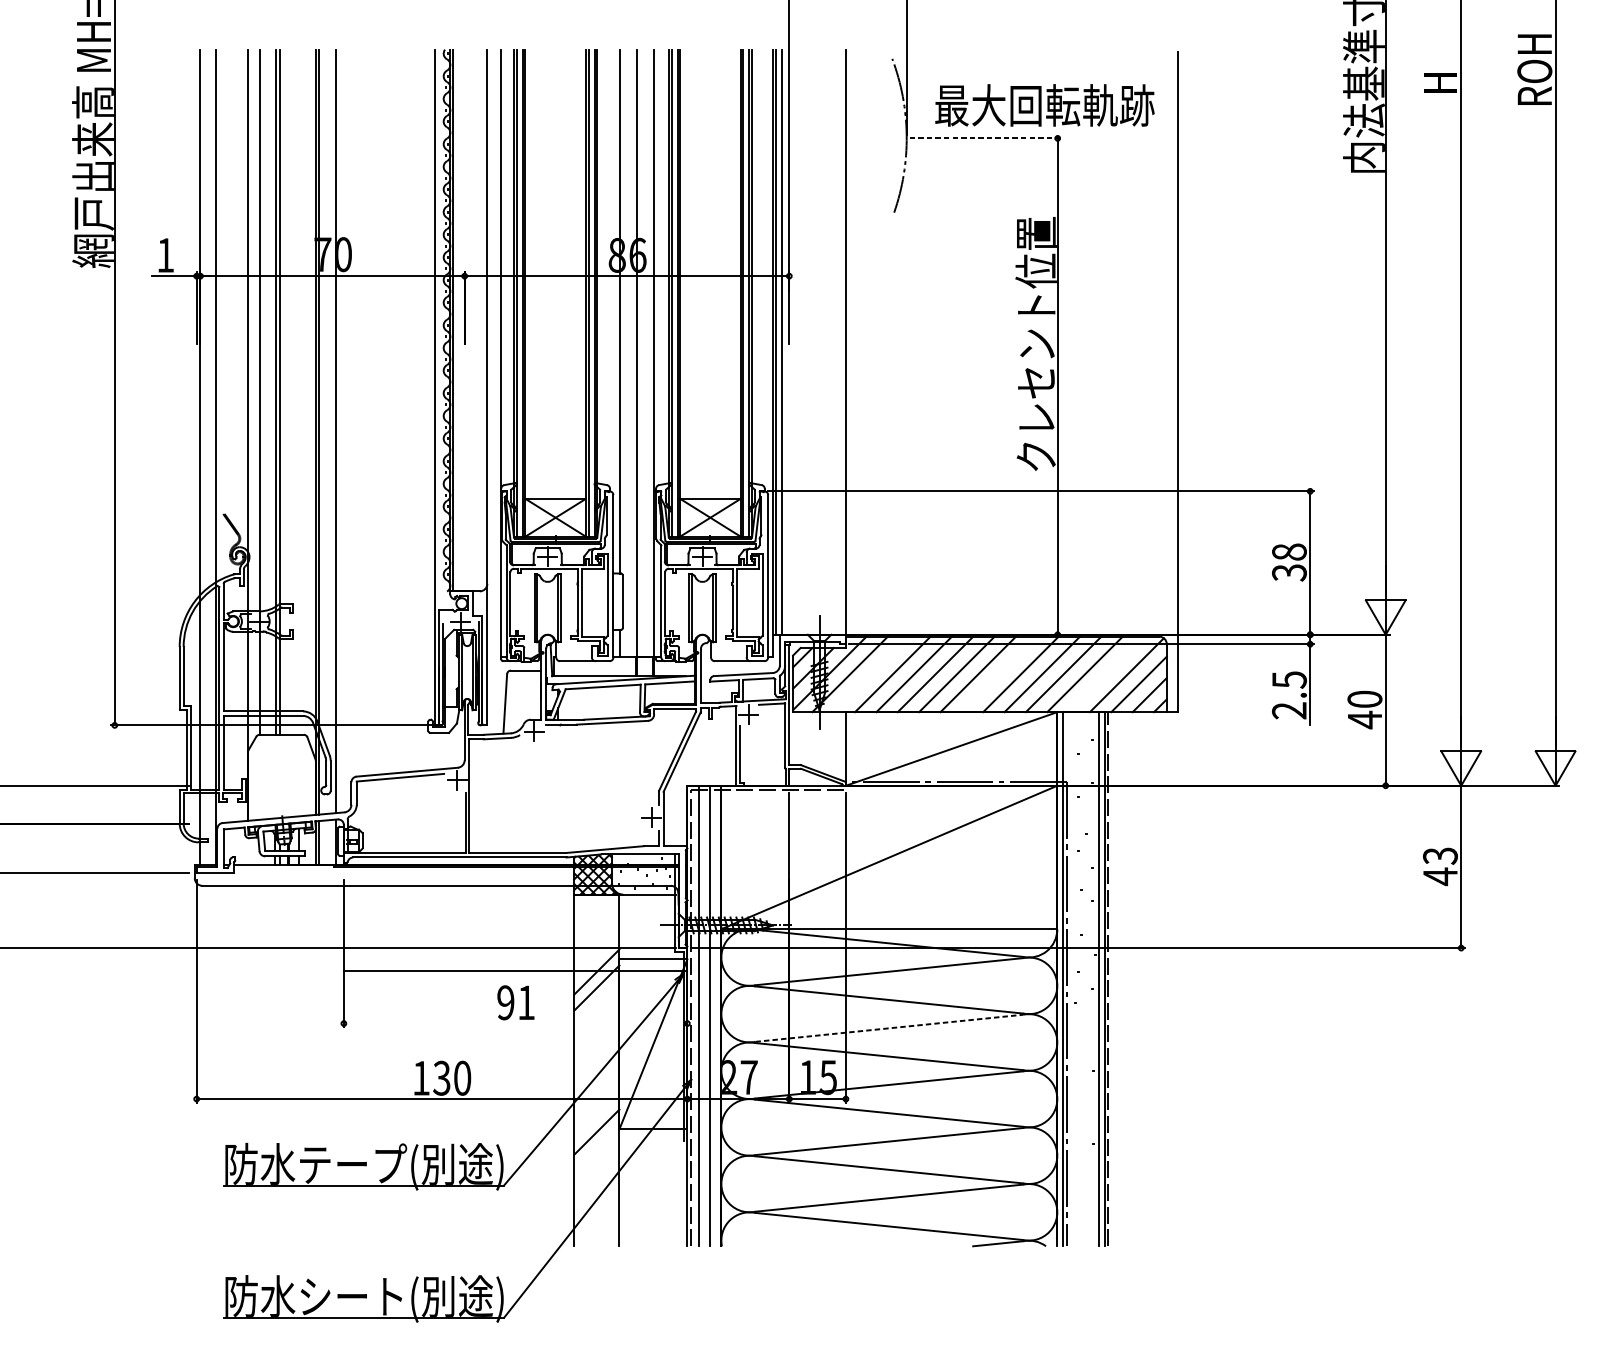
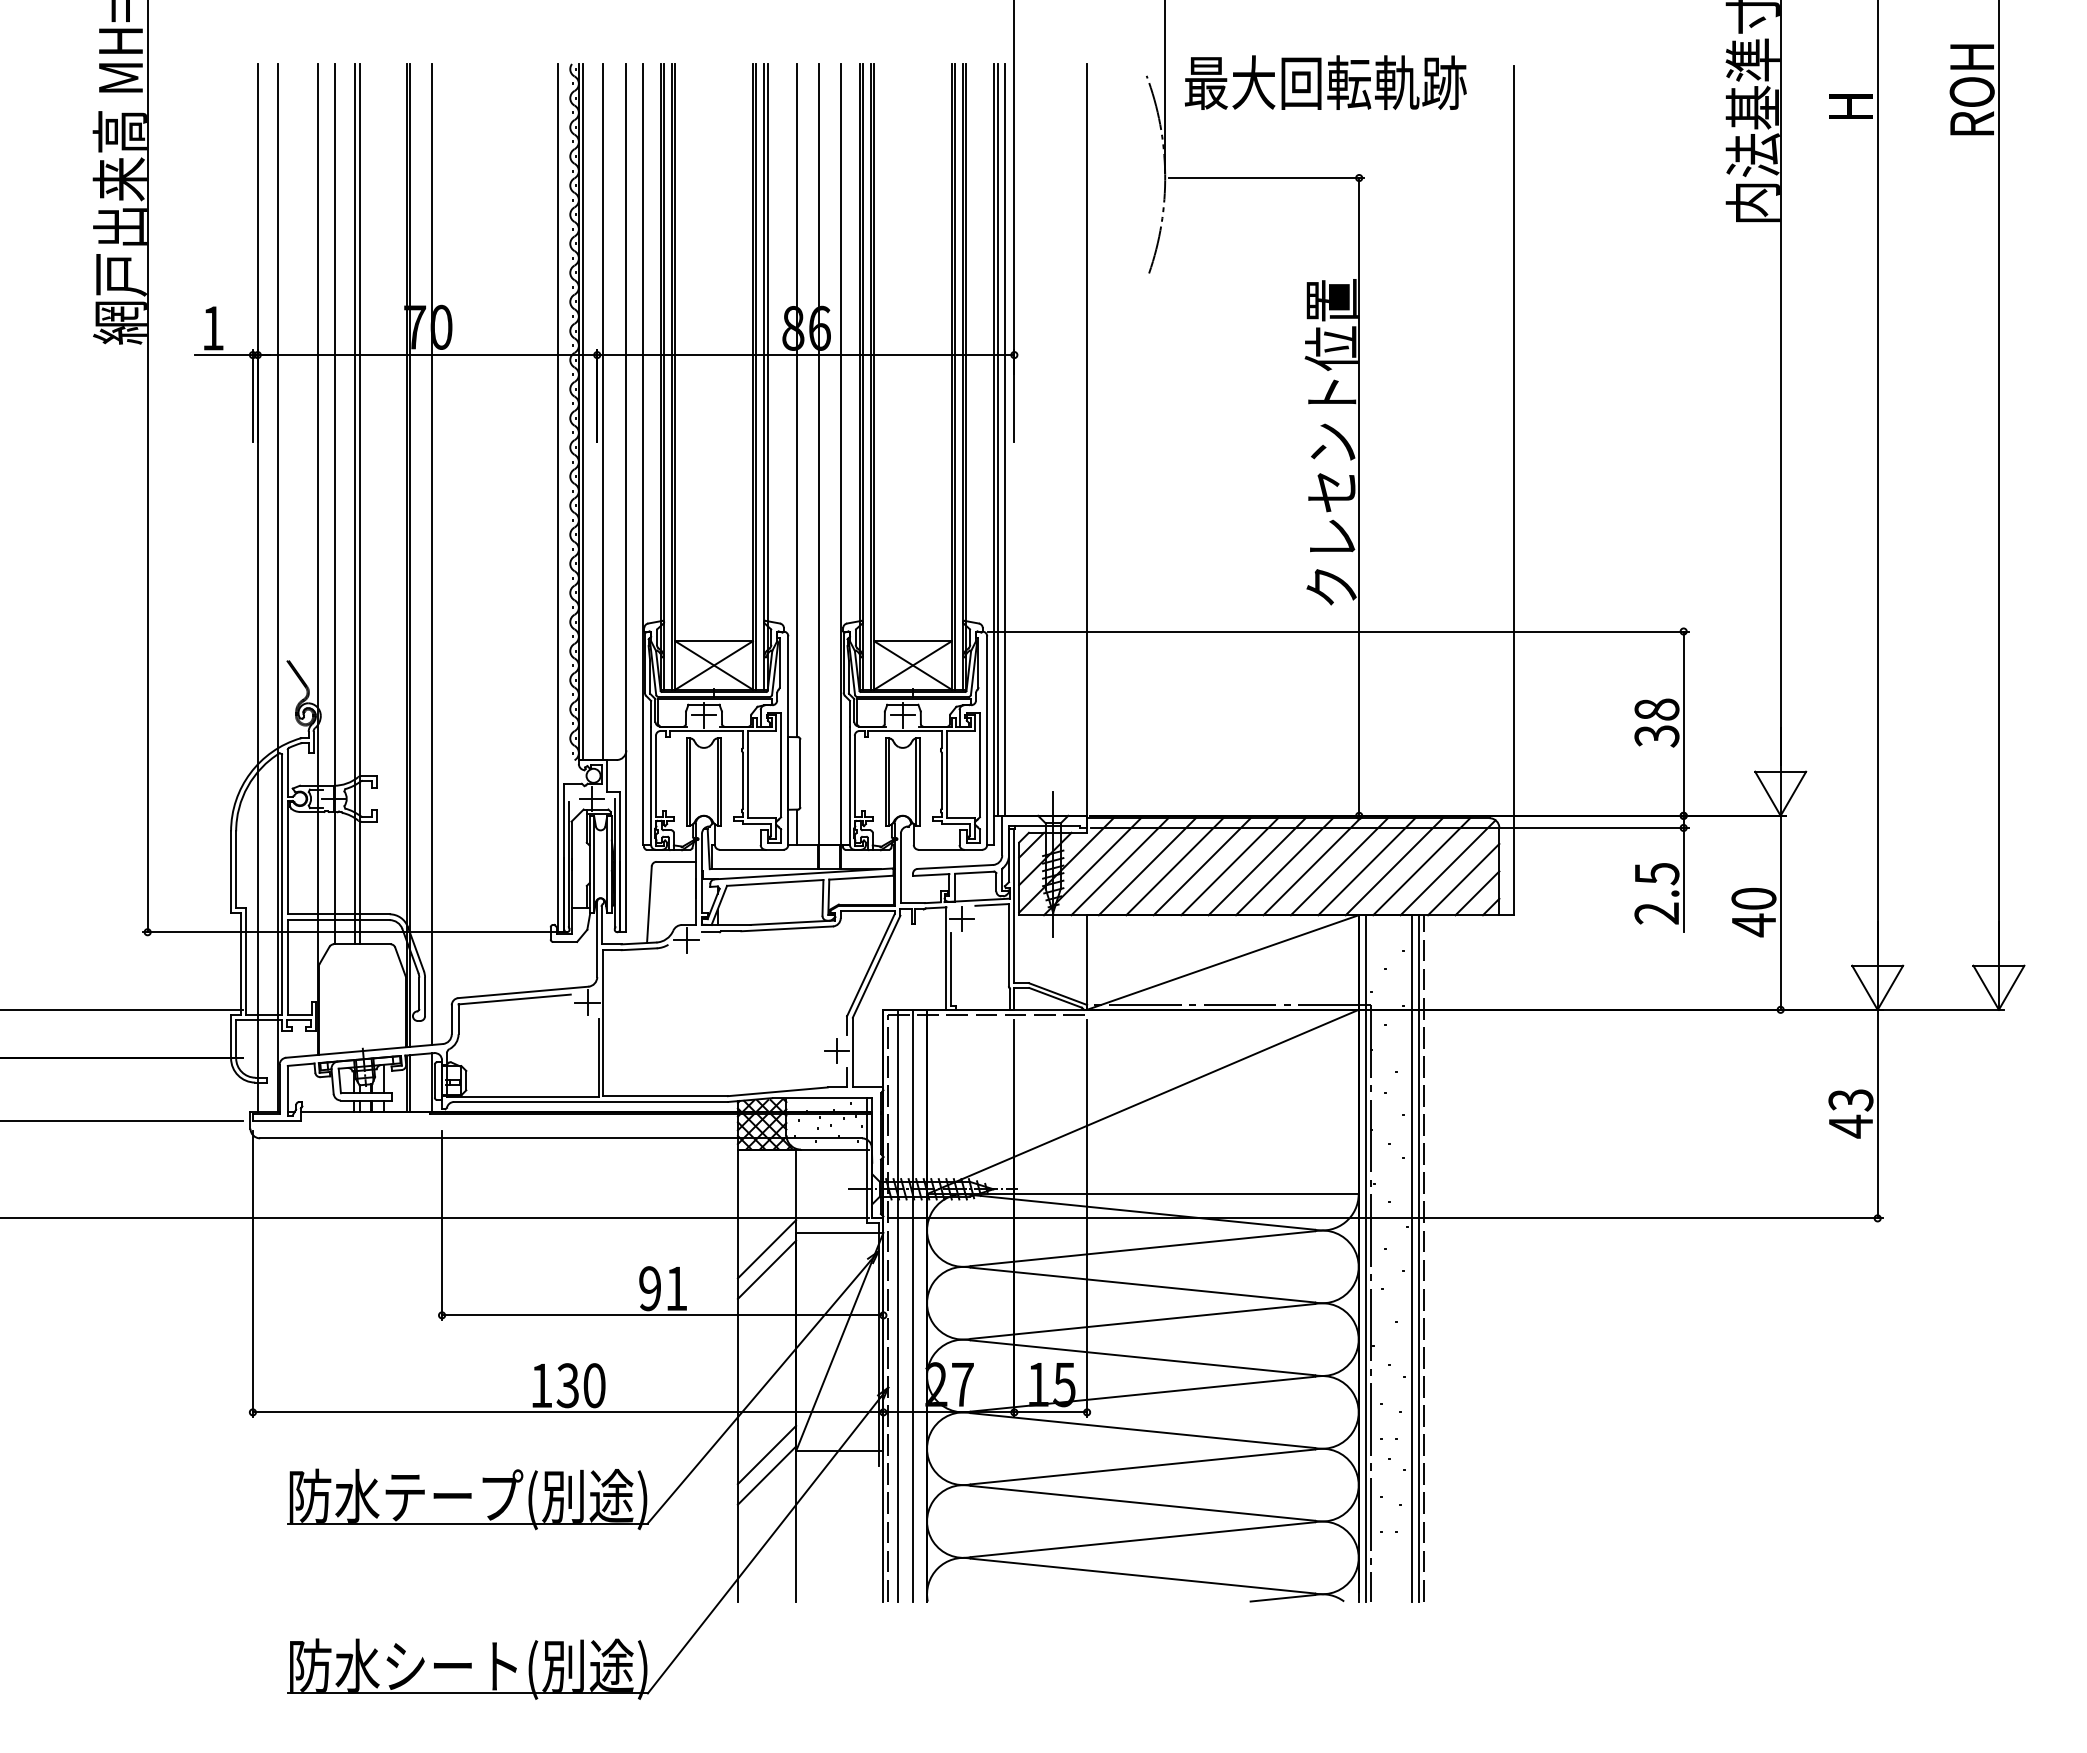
text: (1044, 105) -> (1325, 82), moved
line: (985, 138) -> (1266, 178), dashed -> solid
line: (469, 320) -> (603, 412), added
line: (871, 674) -> (1119, 866), added
line: (999, 674) -> (1284, 866), added
line: (1106, 674) -> (1421, 866), added
line: (515, 971) -> (662, 1315), moved
line: (889, 1028) -> (1142, 1321), dashed -> solid
line: (596, 1148) -> (766, 1475), added

